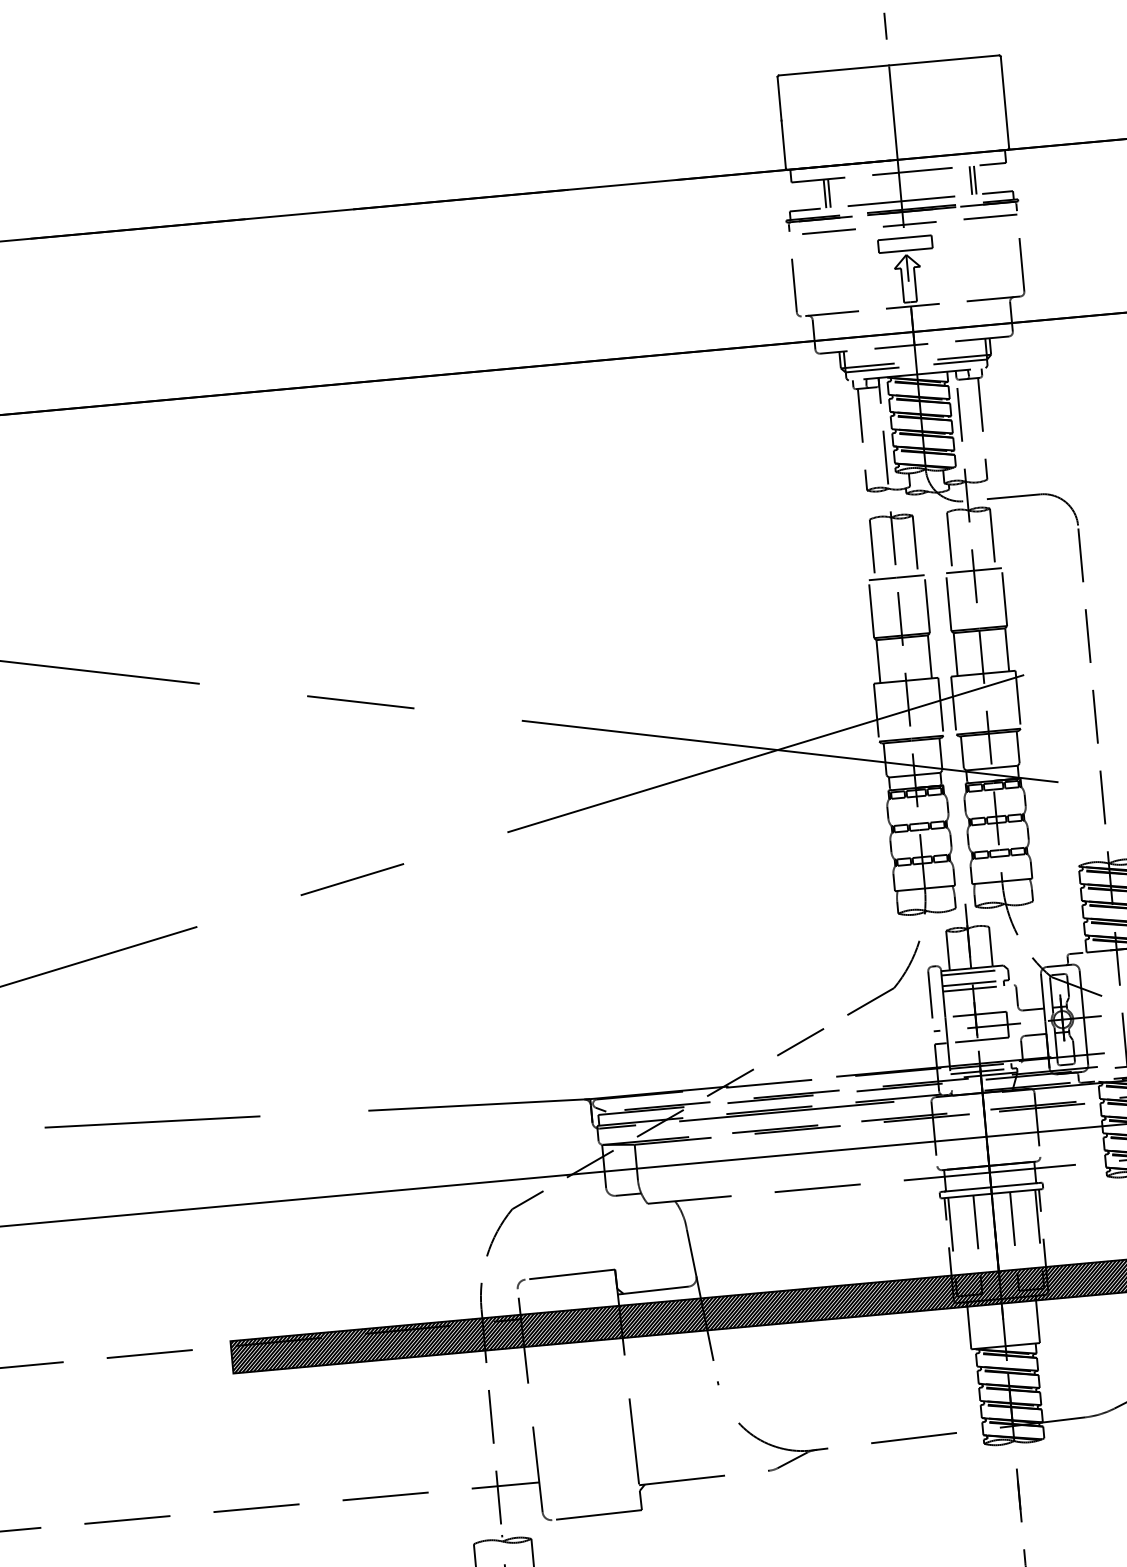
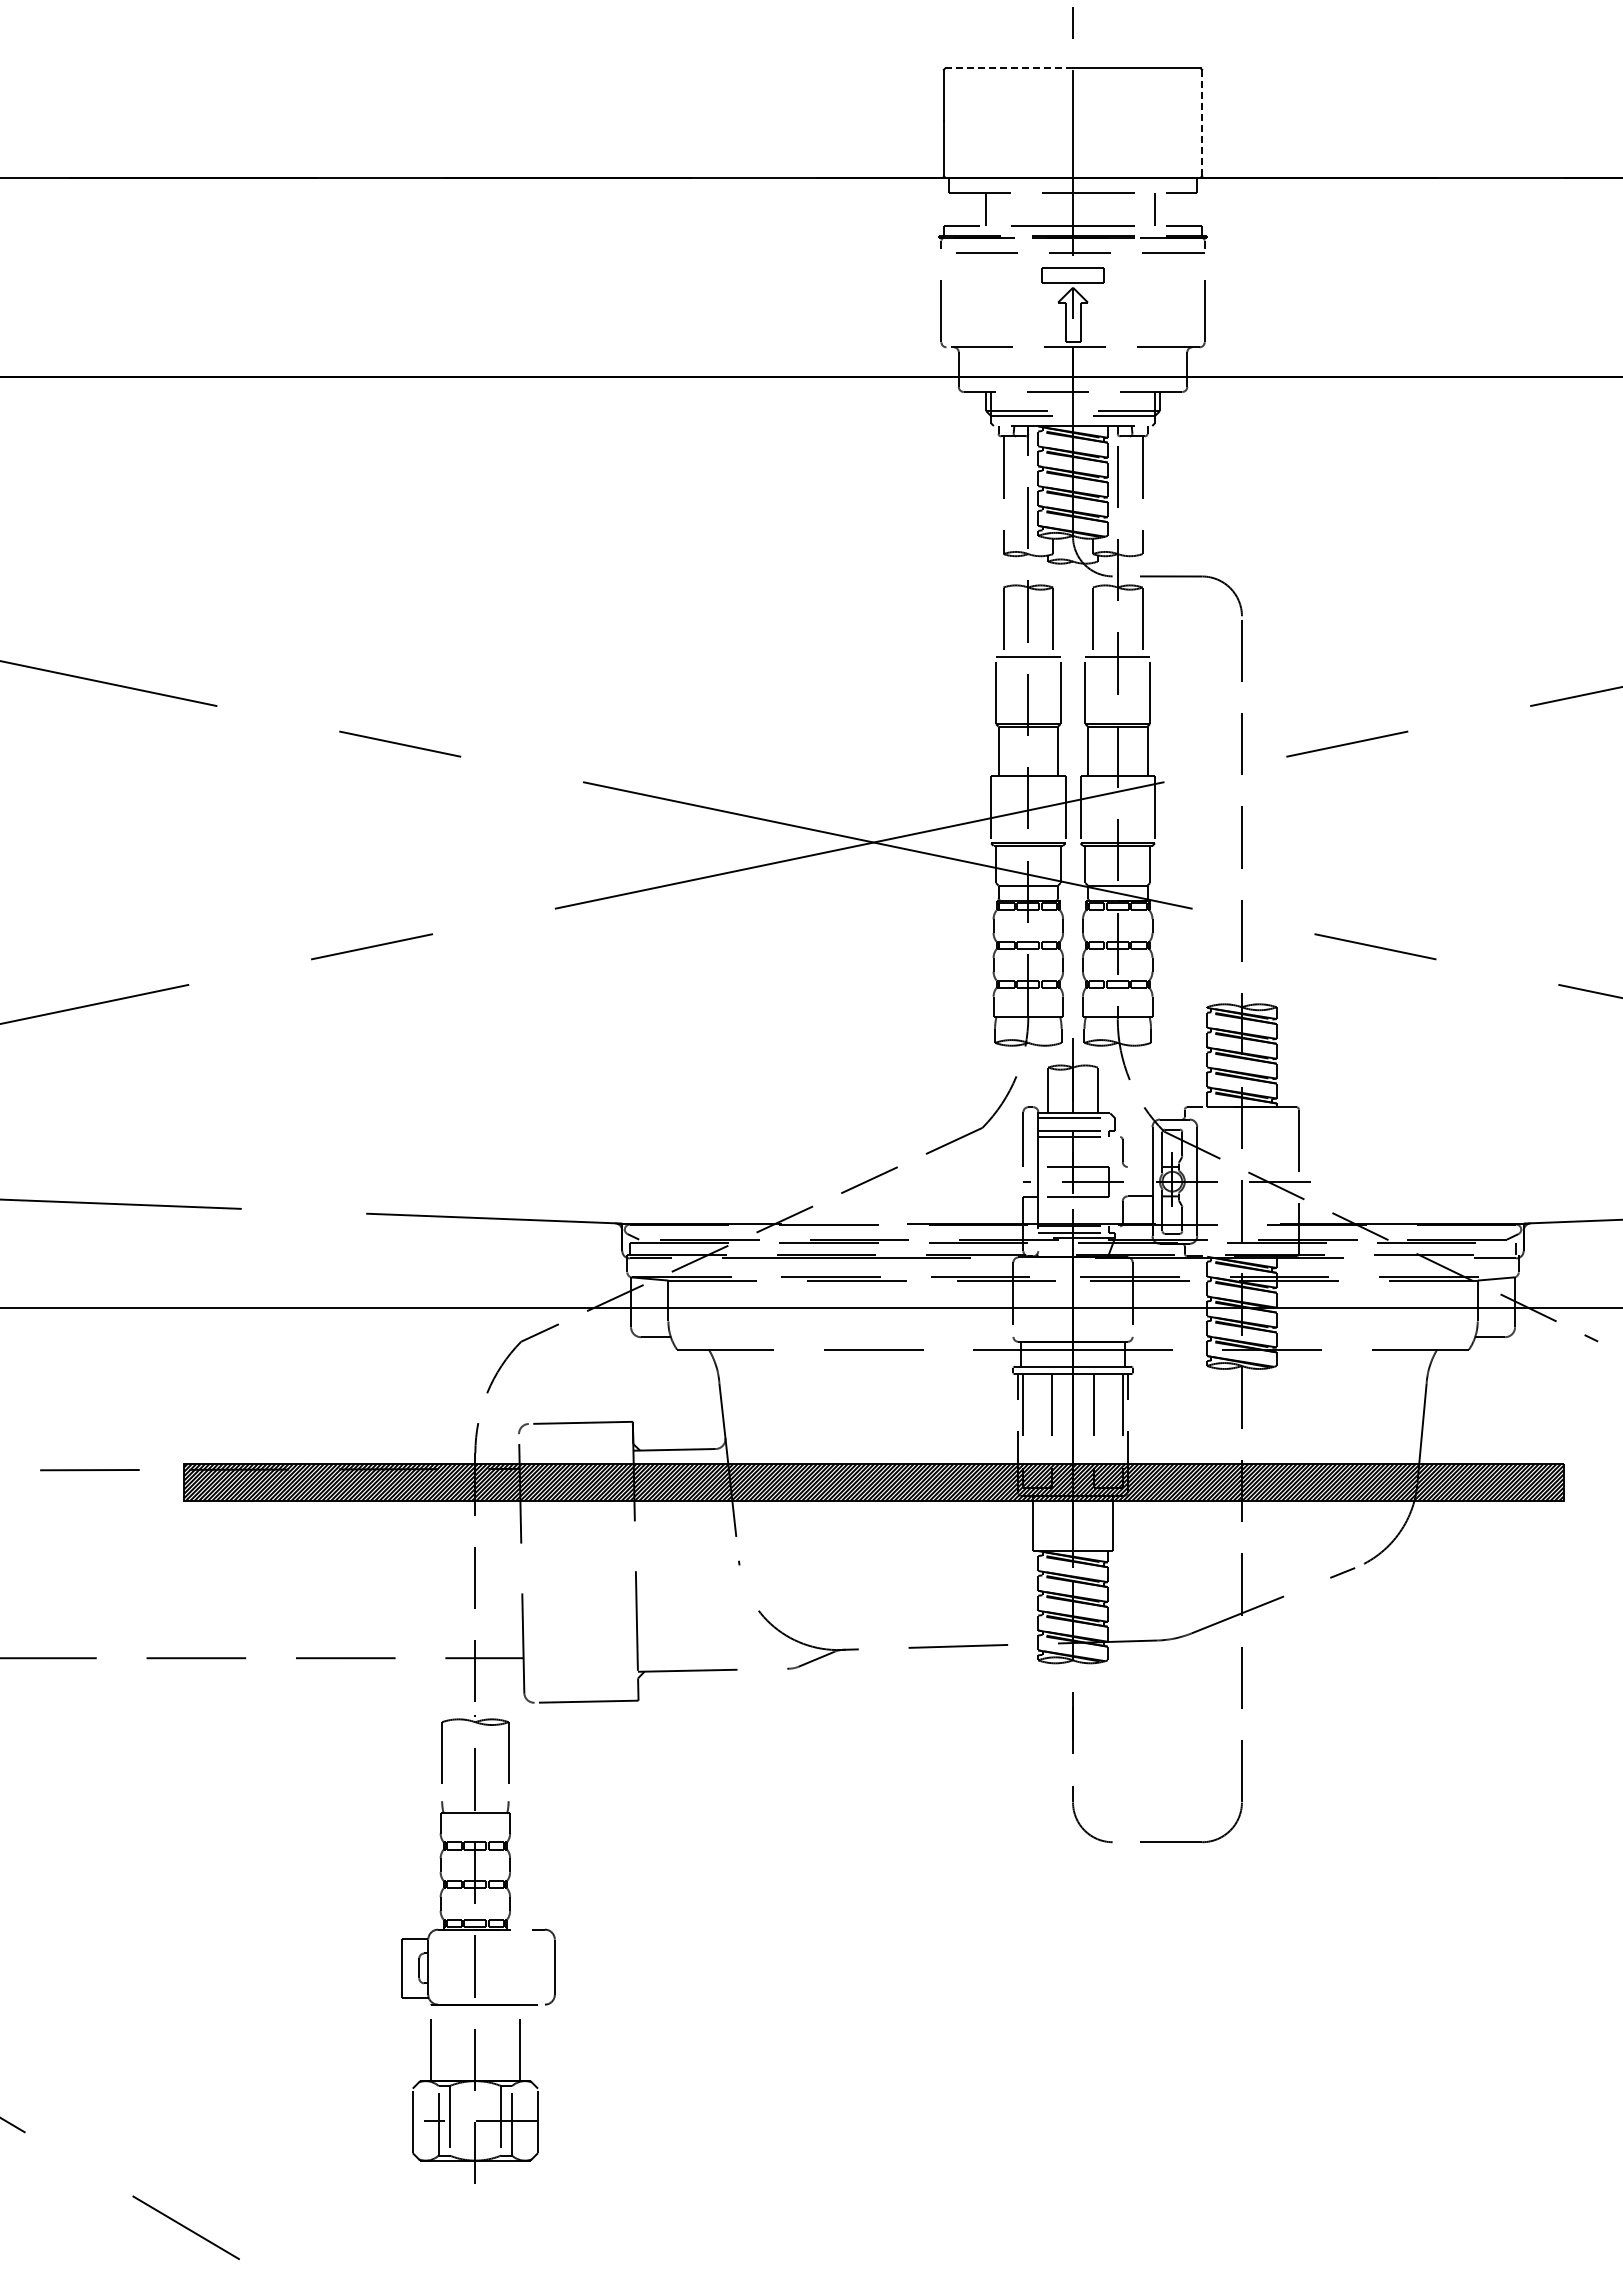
line: (834, 70) -> (1009, 68), solid -> dashed
line: (1005, 102) -> (1202, 123), solid -> dashed
line: (974, 179) -> (1159, 208), removed
line: (829, 192) -> (991, 208), removed
line: (1032, 1009) -> (1139, 1167), removed

